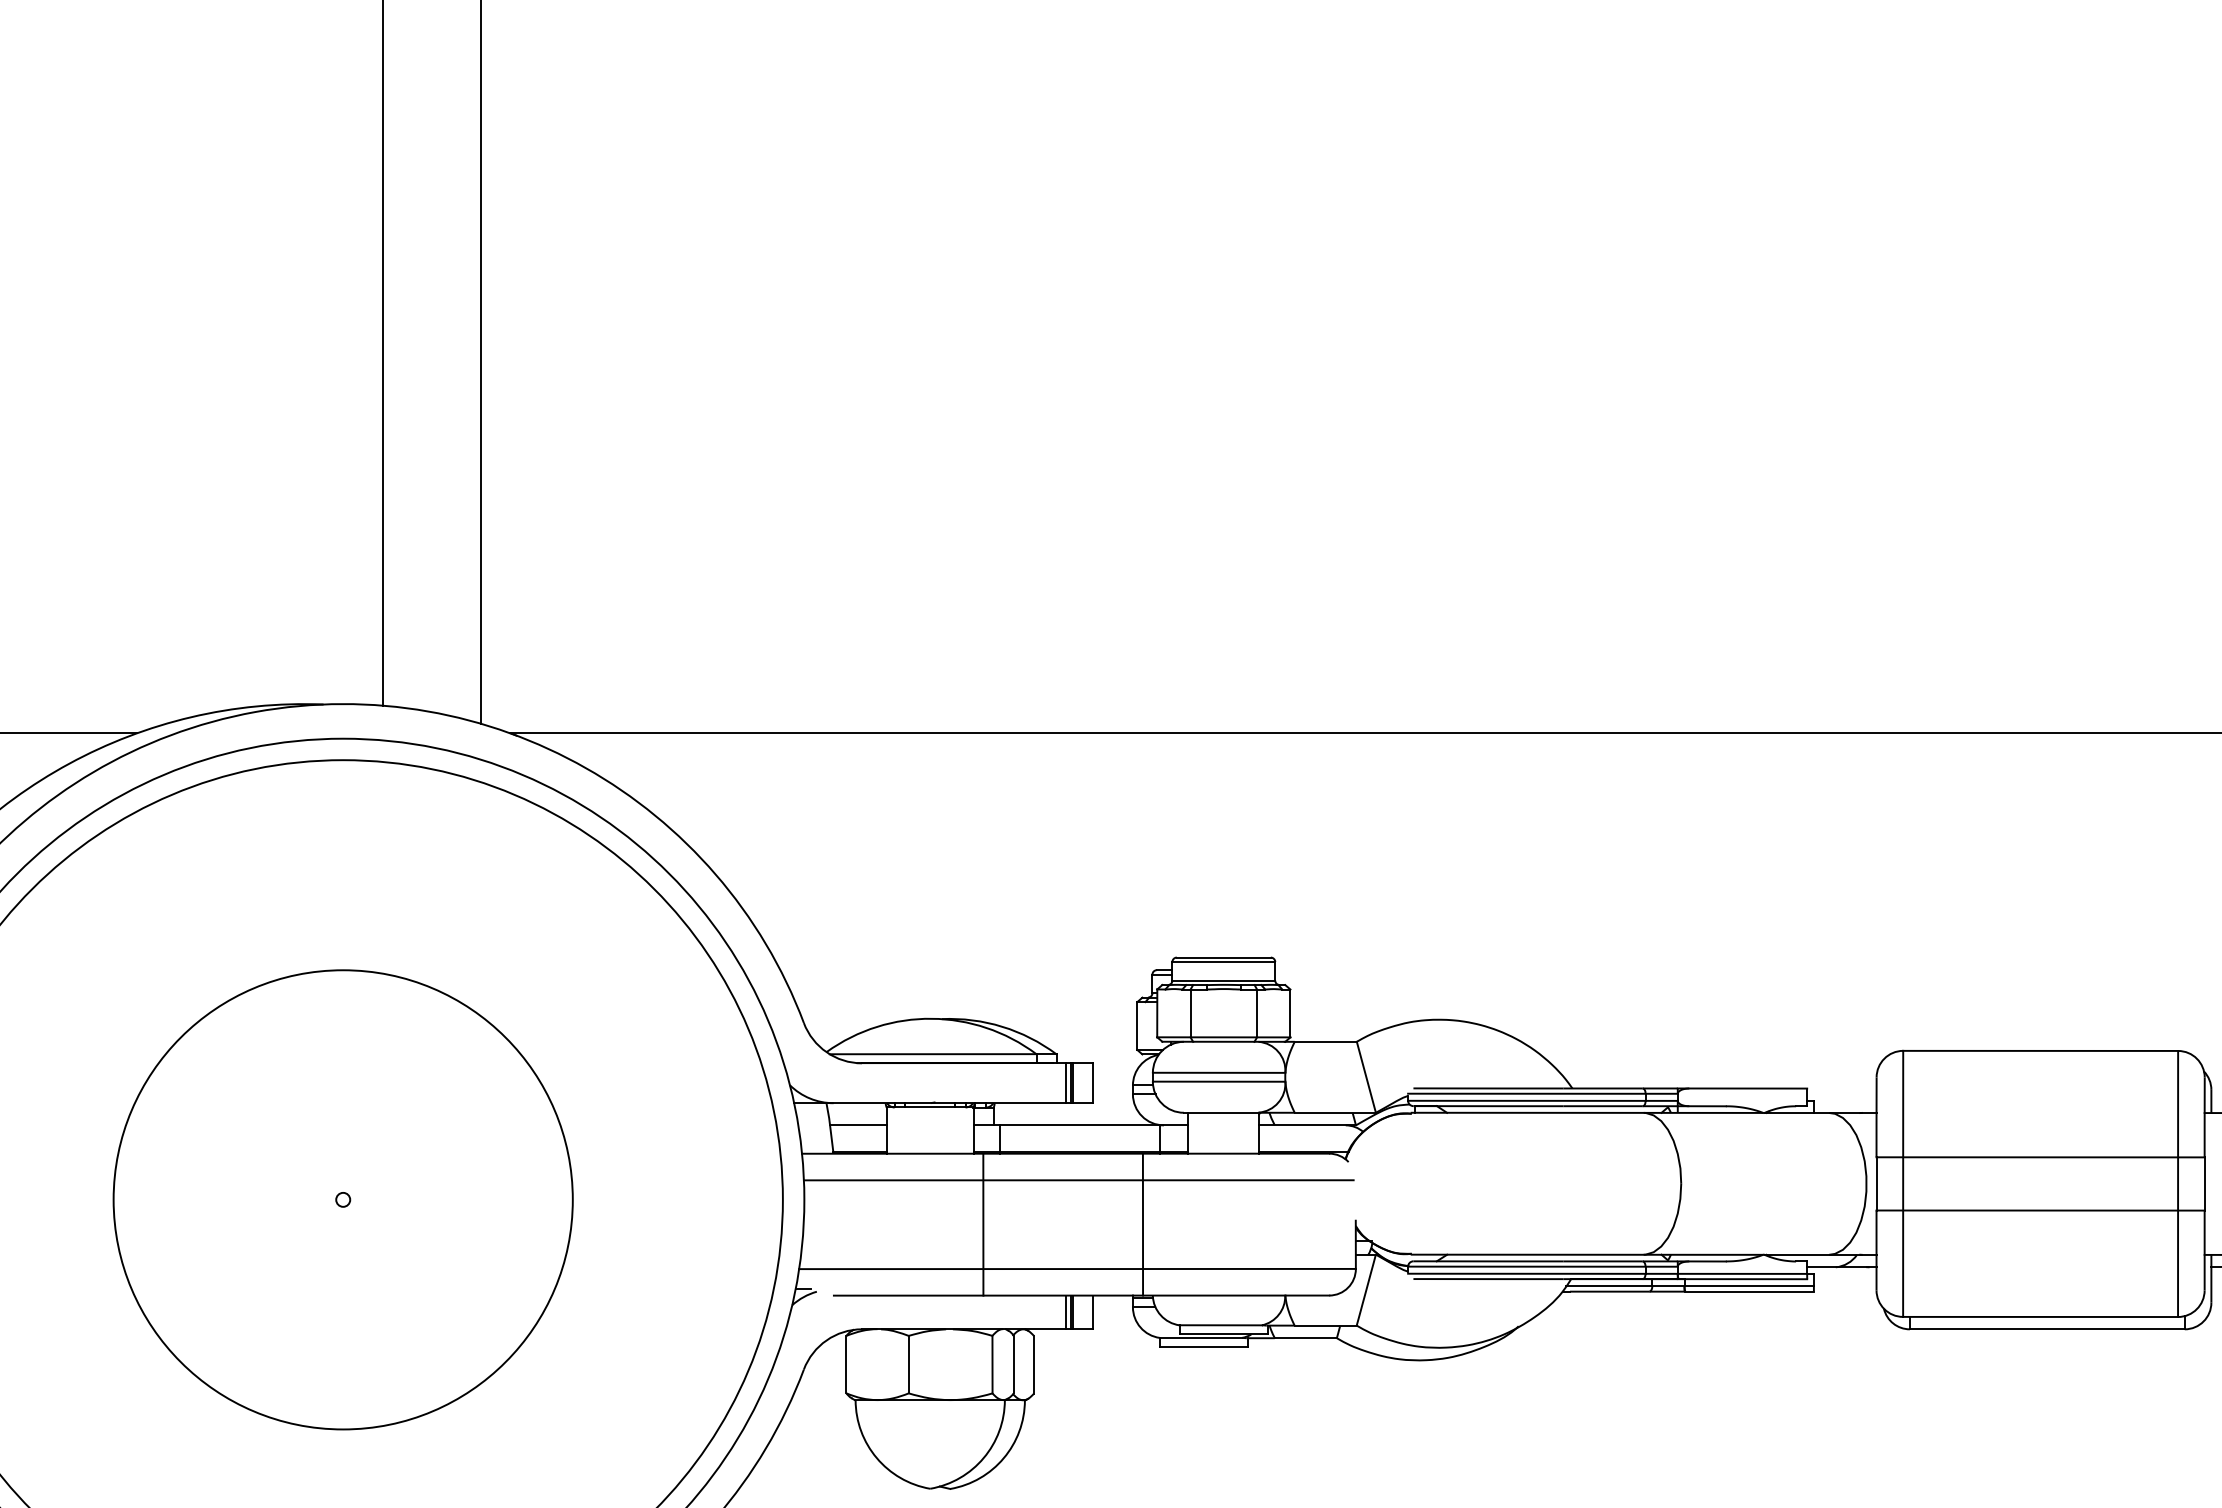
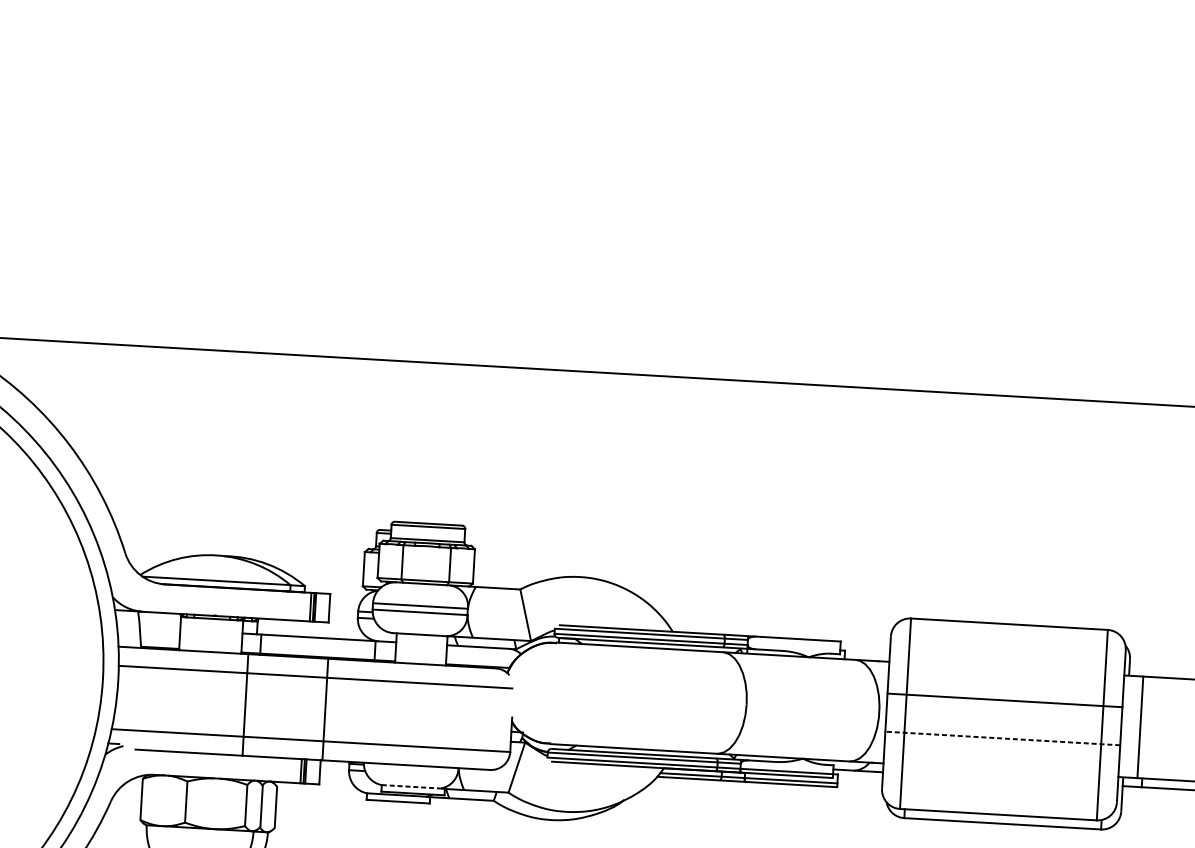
line: (858, 1125) -> (160, 628), removed
line: (2040, 1210) -> (1002, 738), solid -> dashed
line: (1142, 1224) -> (325, 709), moved
line: (1221, 1325) -> (411, 786), solid -> dashed

